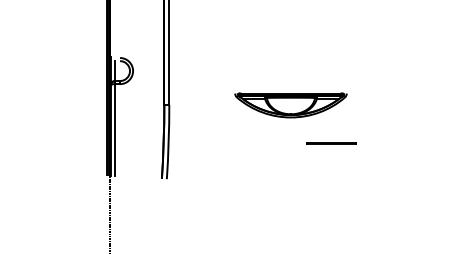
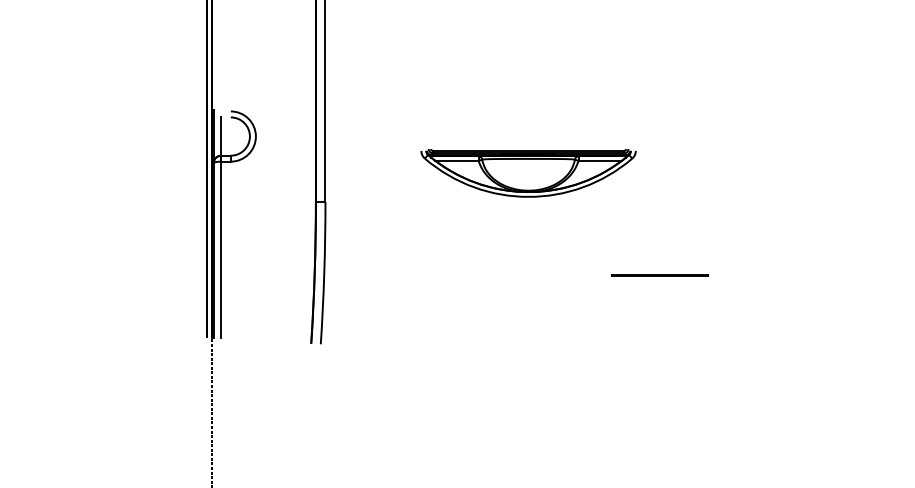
part: (290, 105) -> (527, 173), moved
line: (331, 143) -> (660, 275), moved

